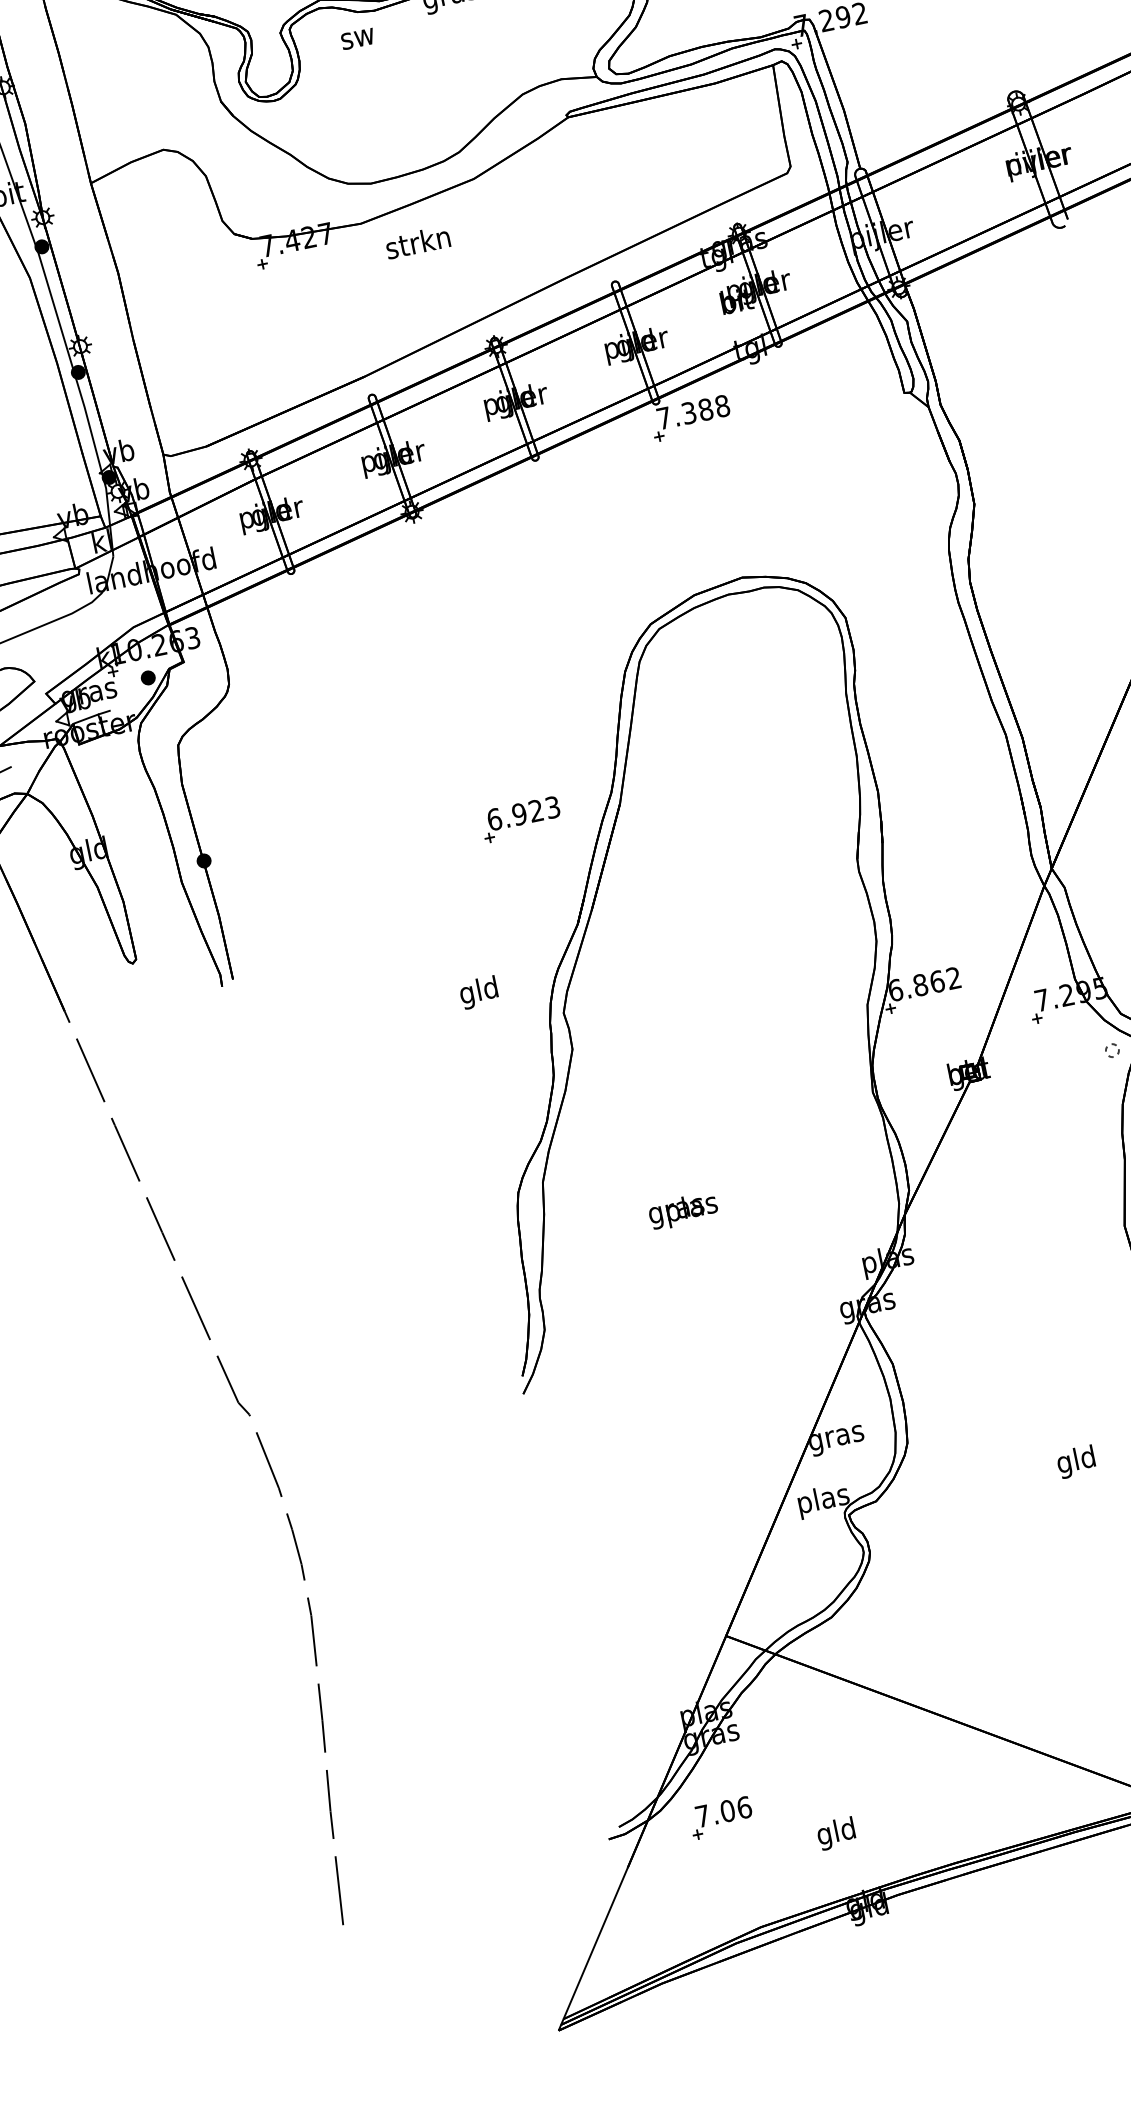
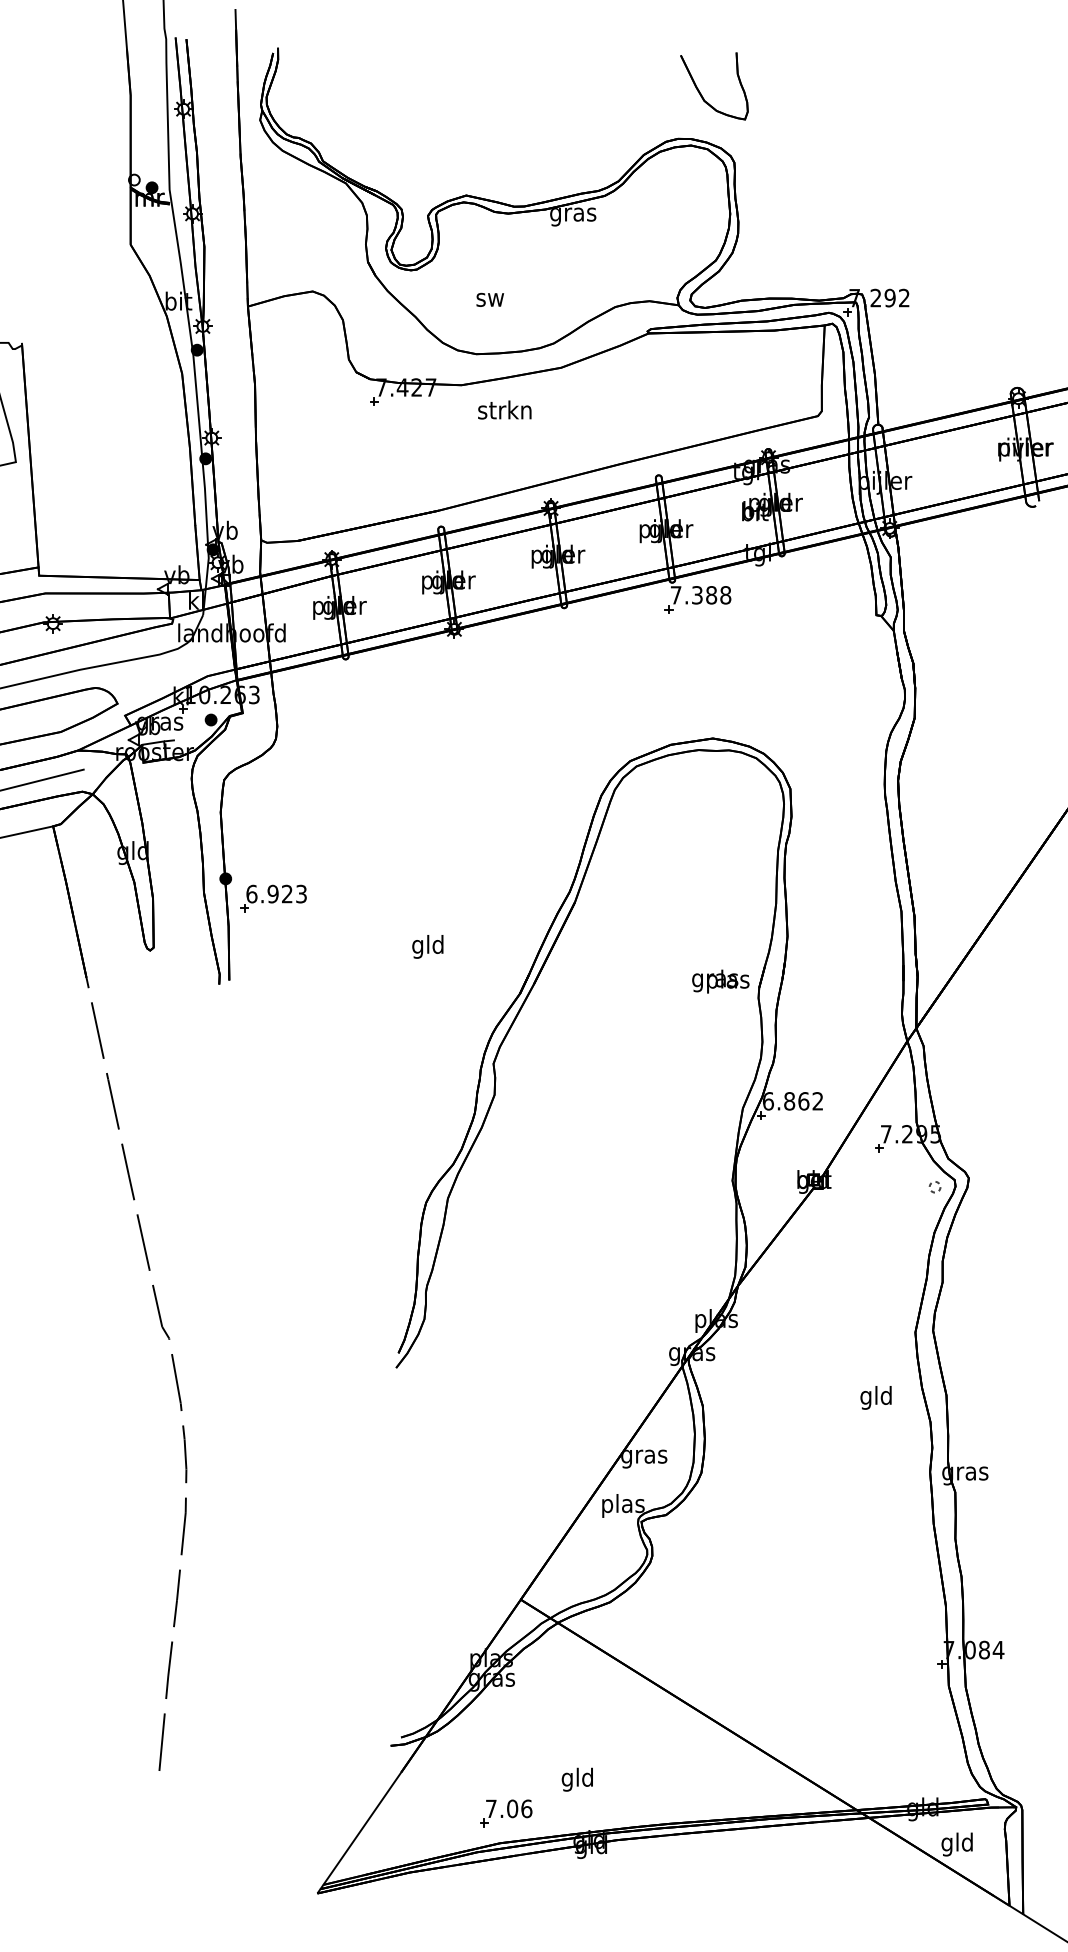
text: (356, 38) -> (489, 299), moved
part: (521, 819) -> (273, 898), moved
text: (478, 992) -> (427, 946), moved
text: (683, 1210) -> (720, 981), moved
text: (1075, 1461) -> (875, 1397), moved
part: (721, 1818) -> (506, 1813), moved

